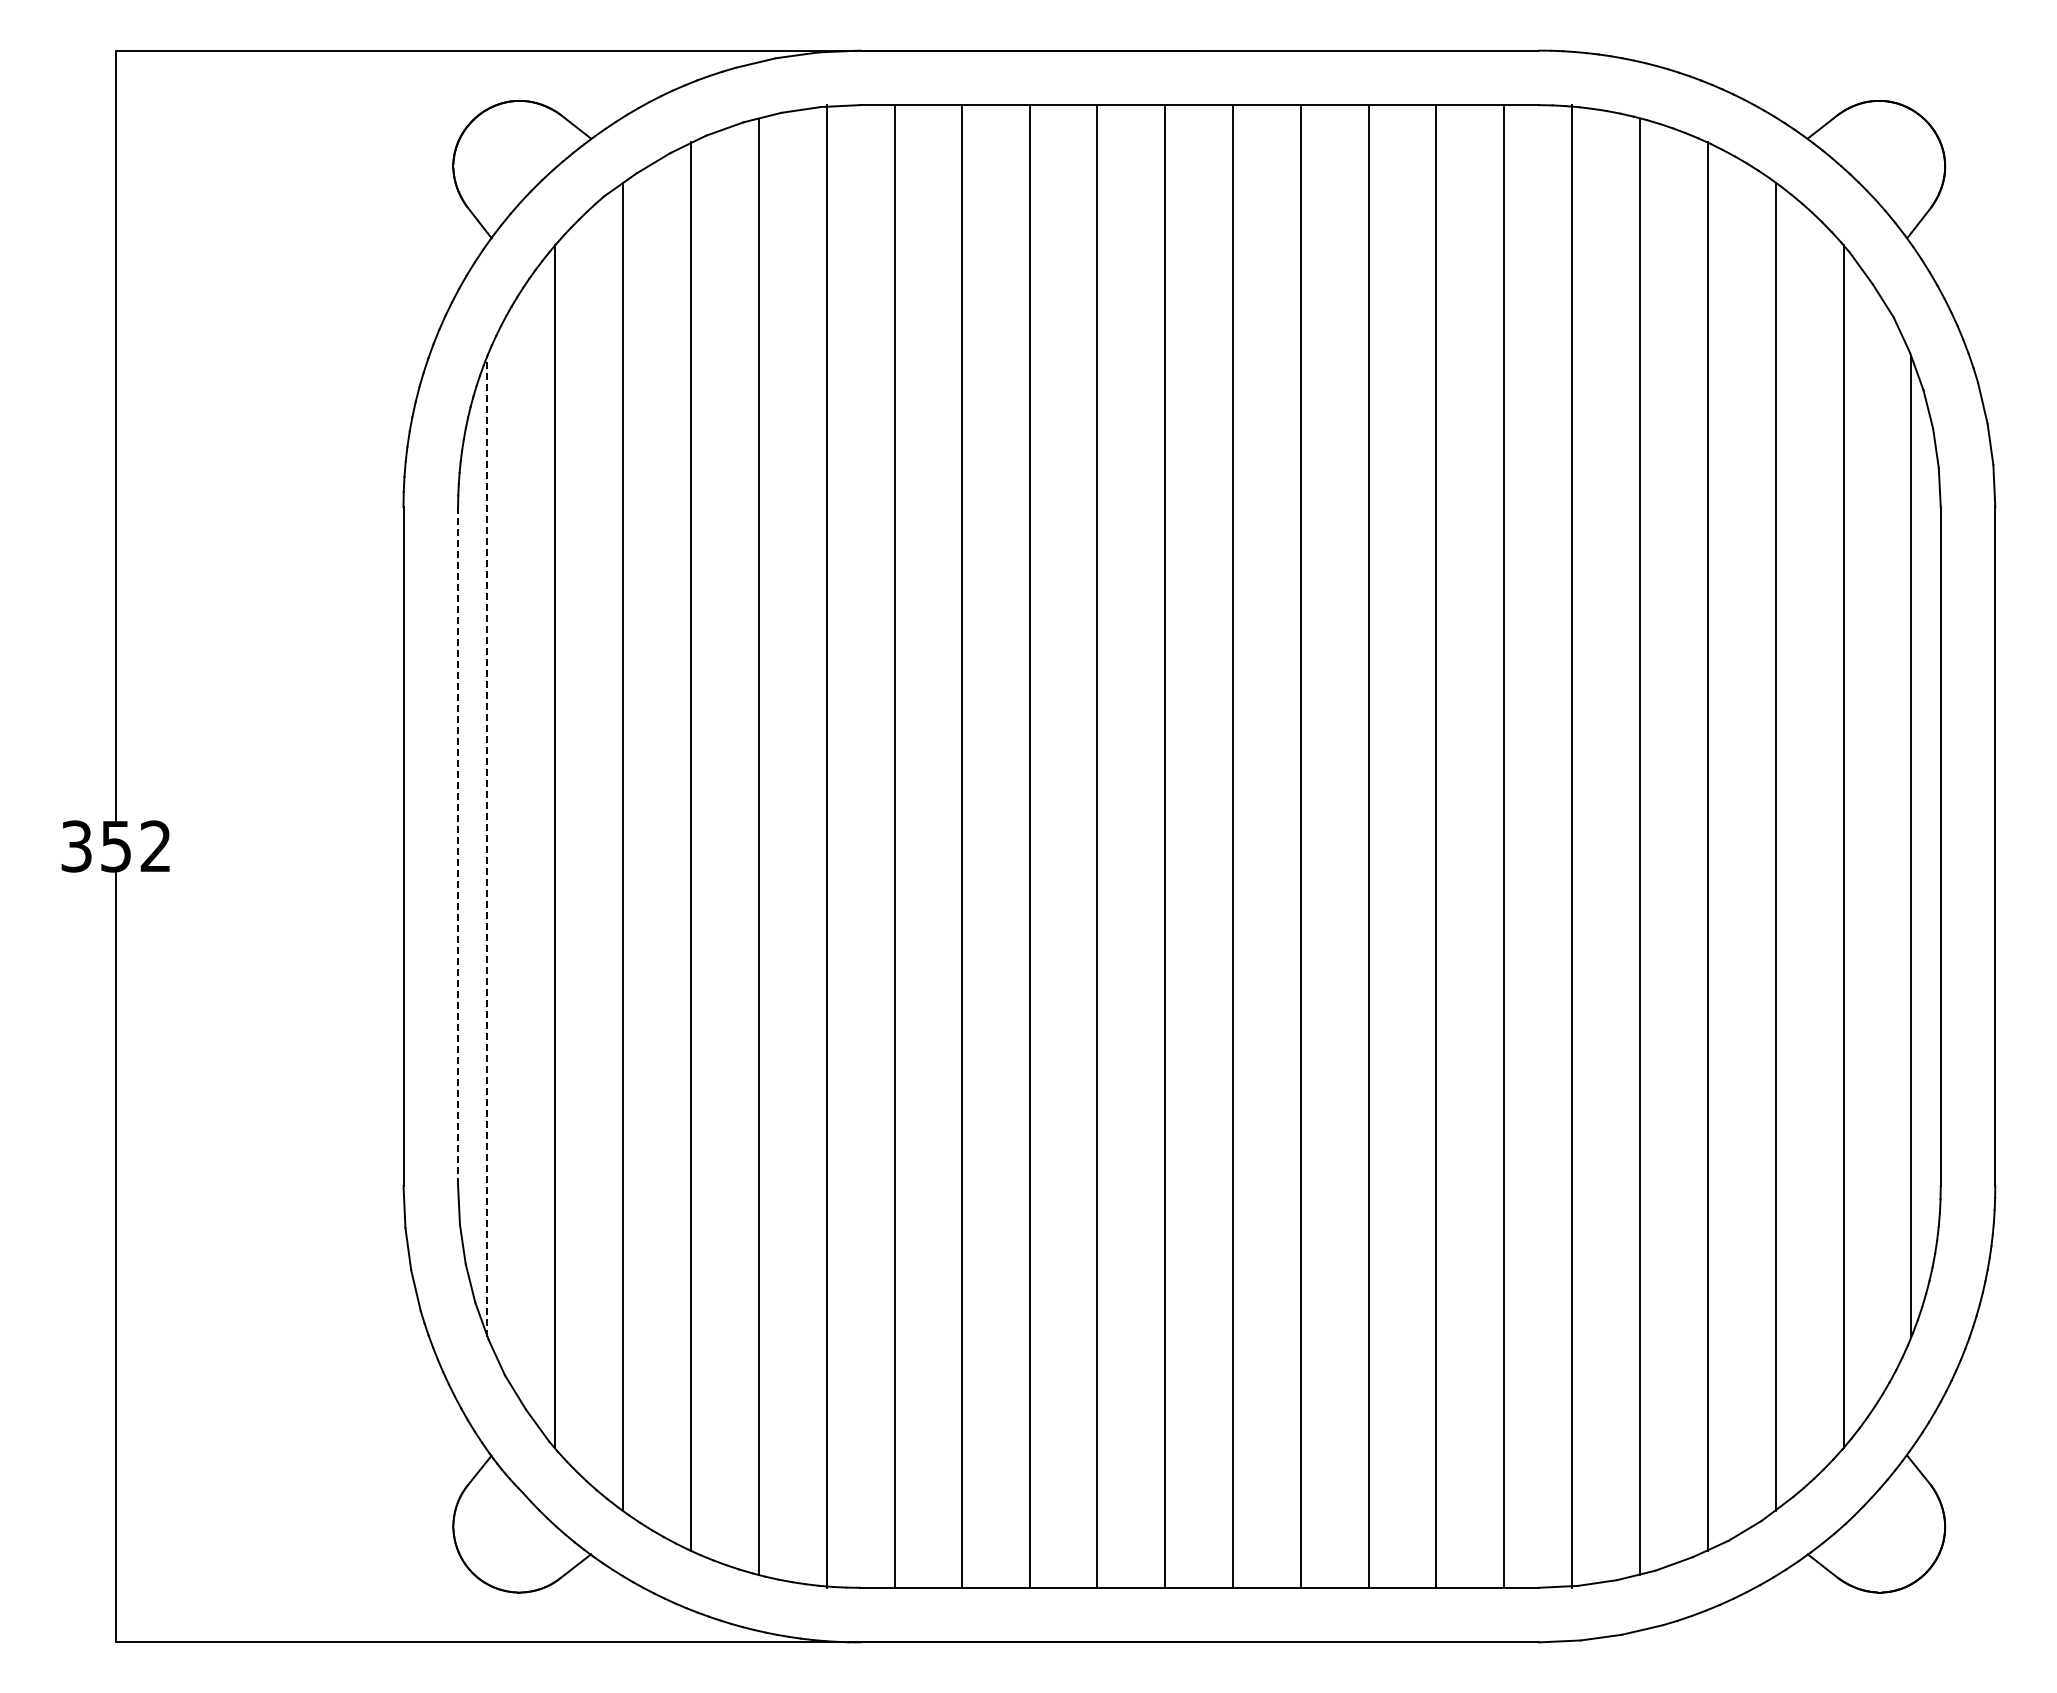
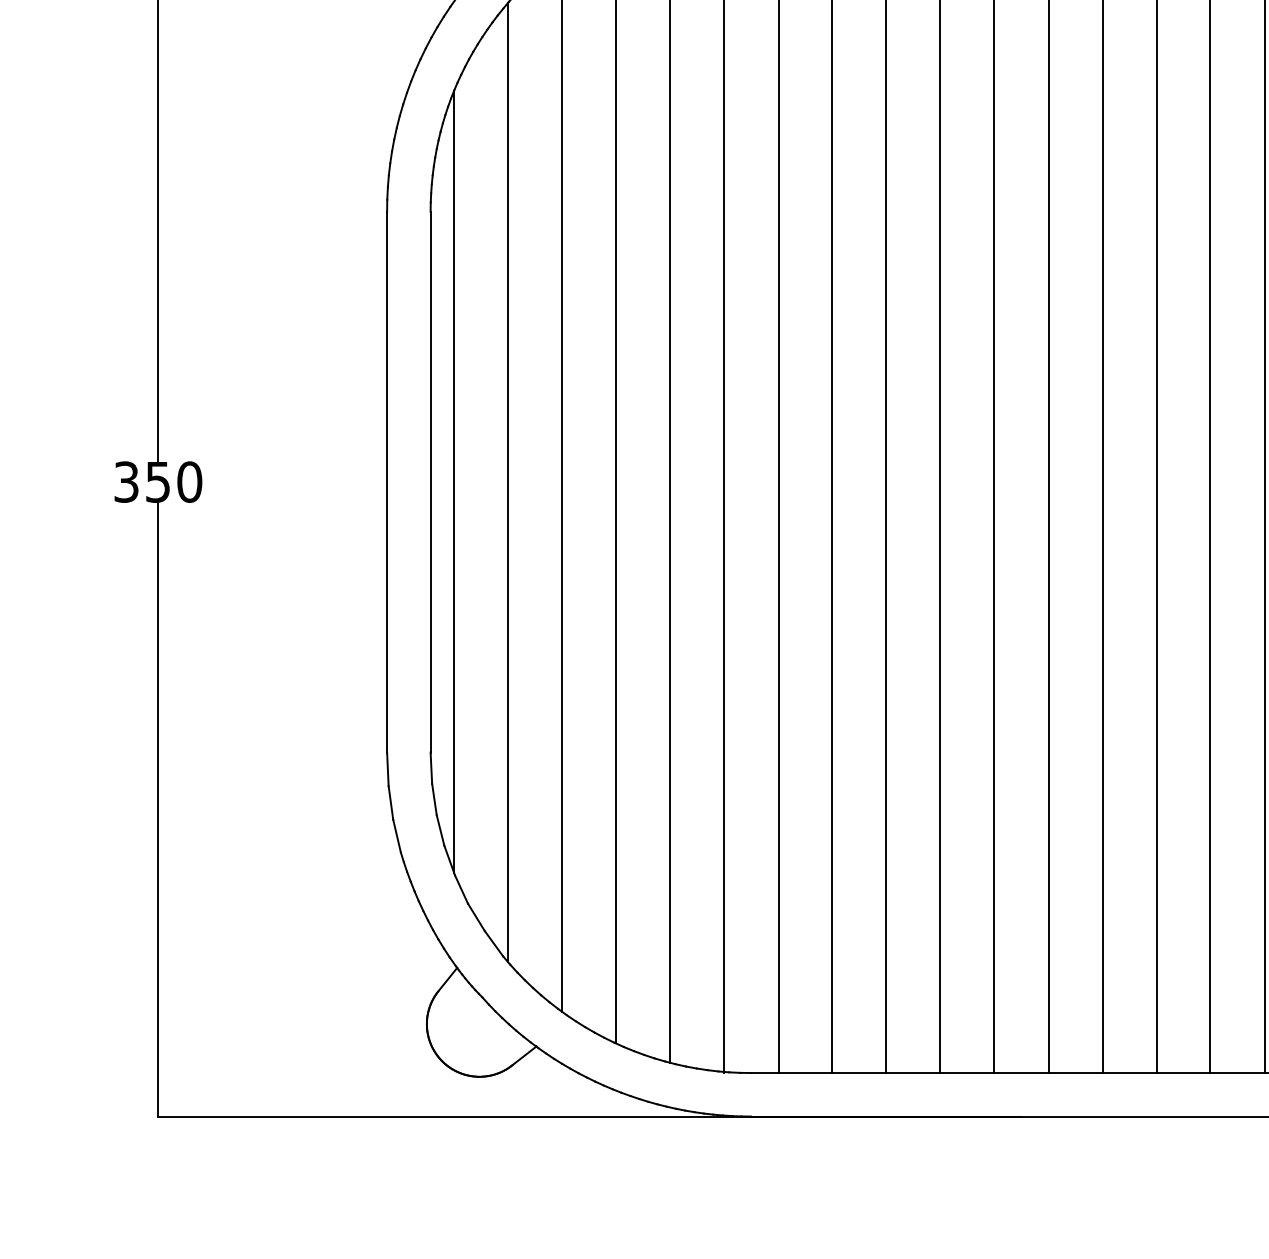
text: (155, 846) -> (189, 482), 352 -> 350
line: (486, 846) -> (453, 482), dashed -> solid
line: (458, 847) -> (430, 482), dashed -> solid

